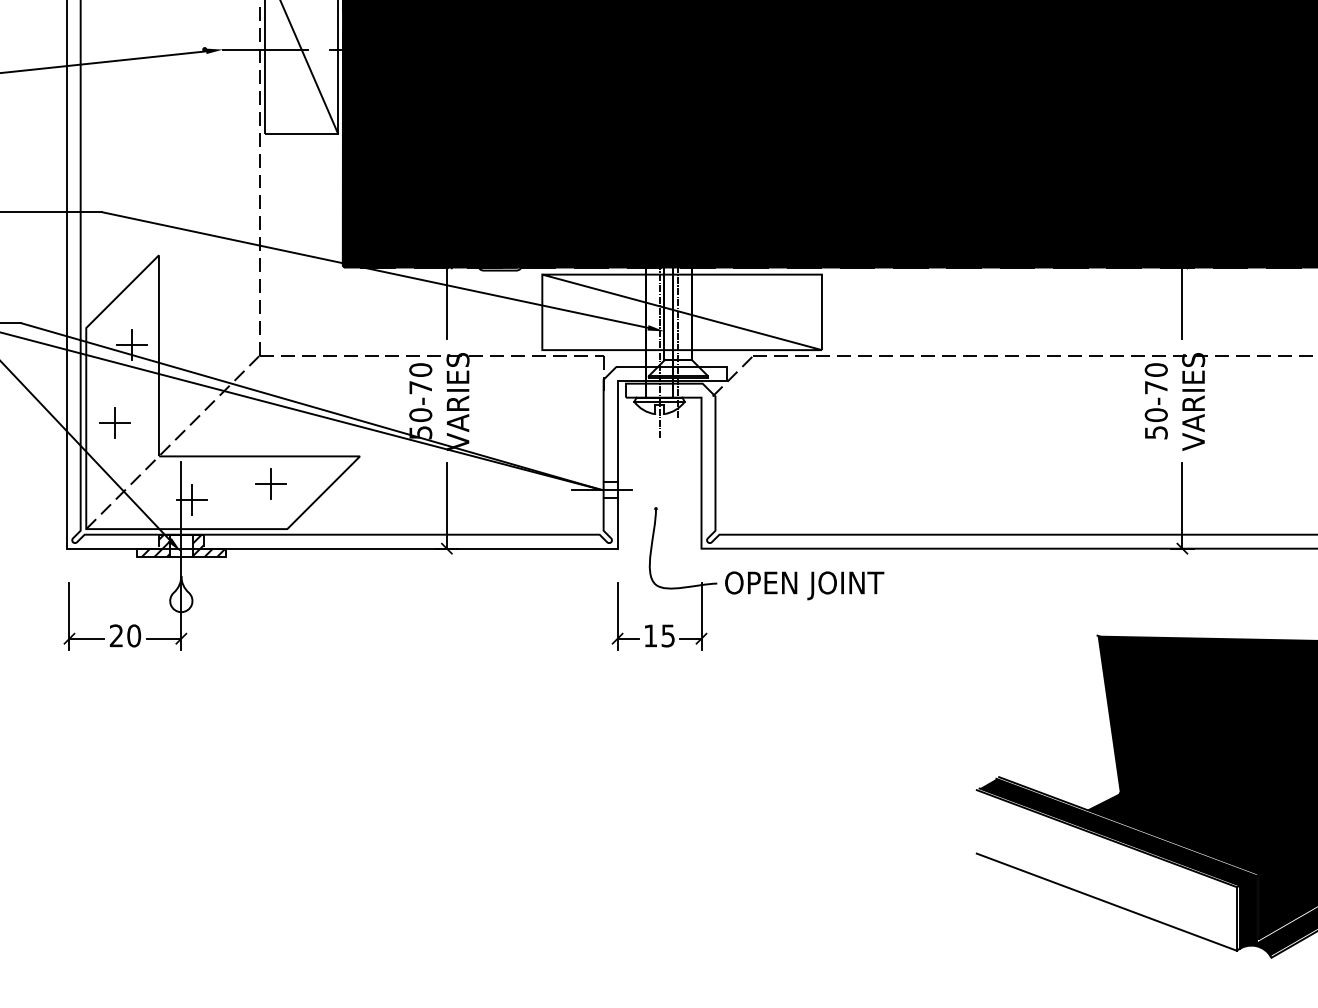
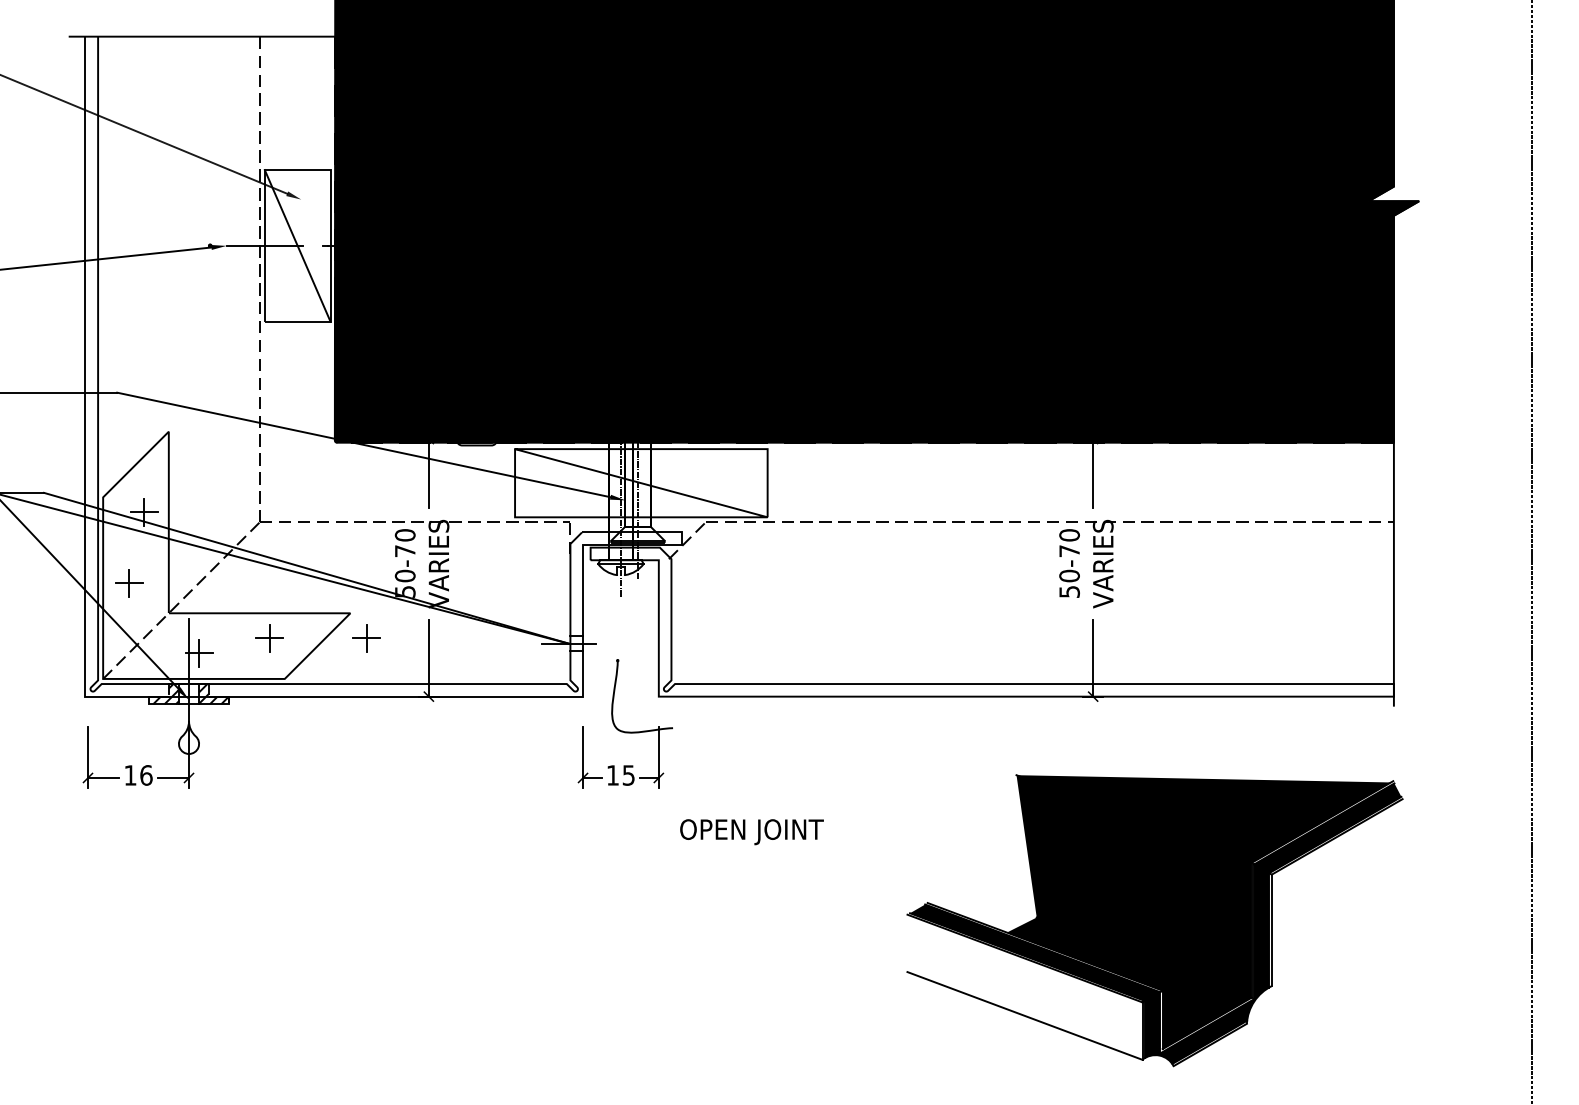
part: (377, 484) -> (366, 638), added
text: (804, 586) -> (751, 832), moved
text: (125, 635) -> (138, 775), 20 -> 16

